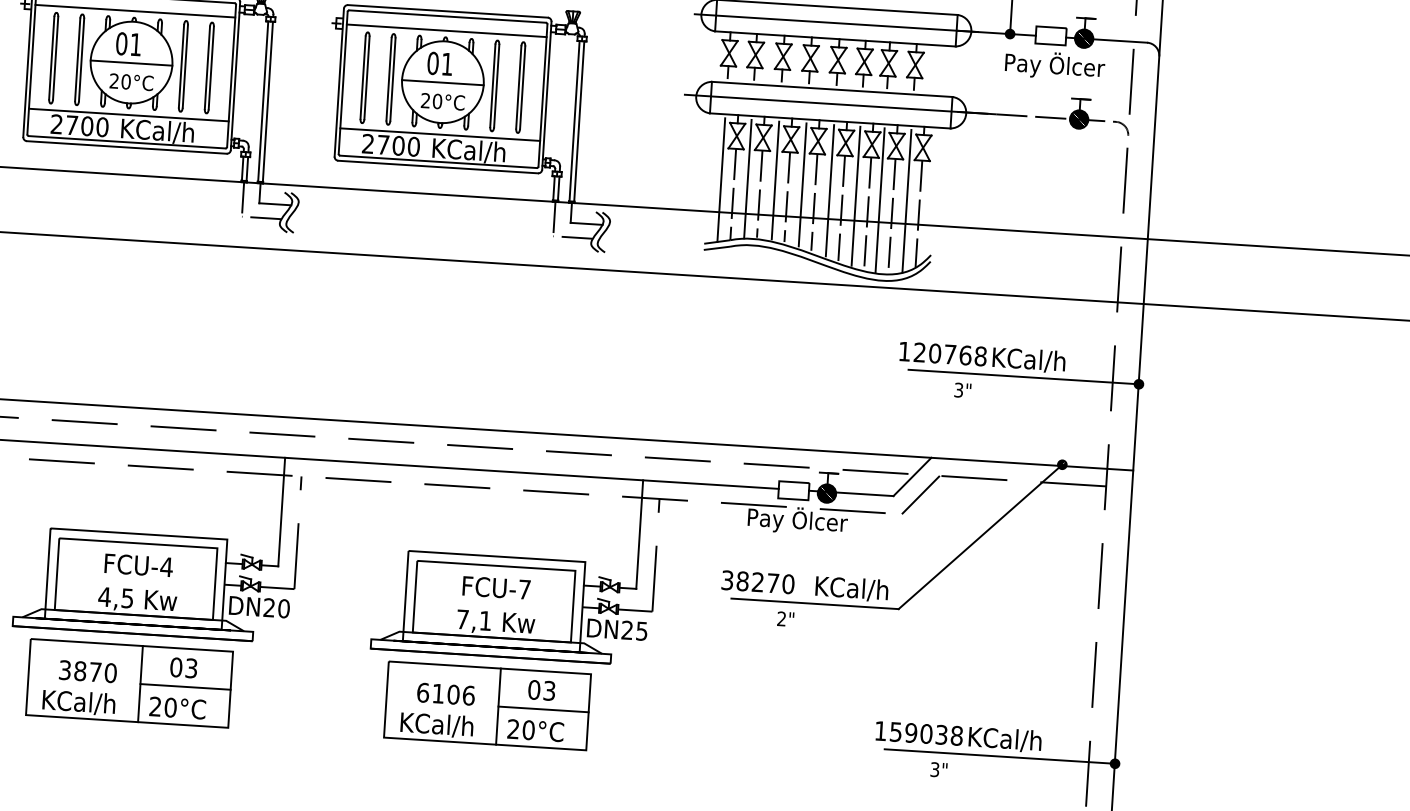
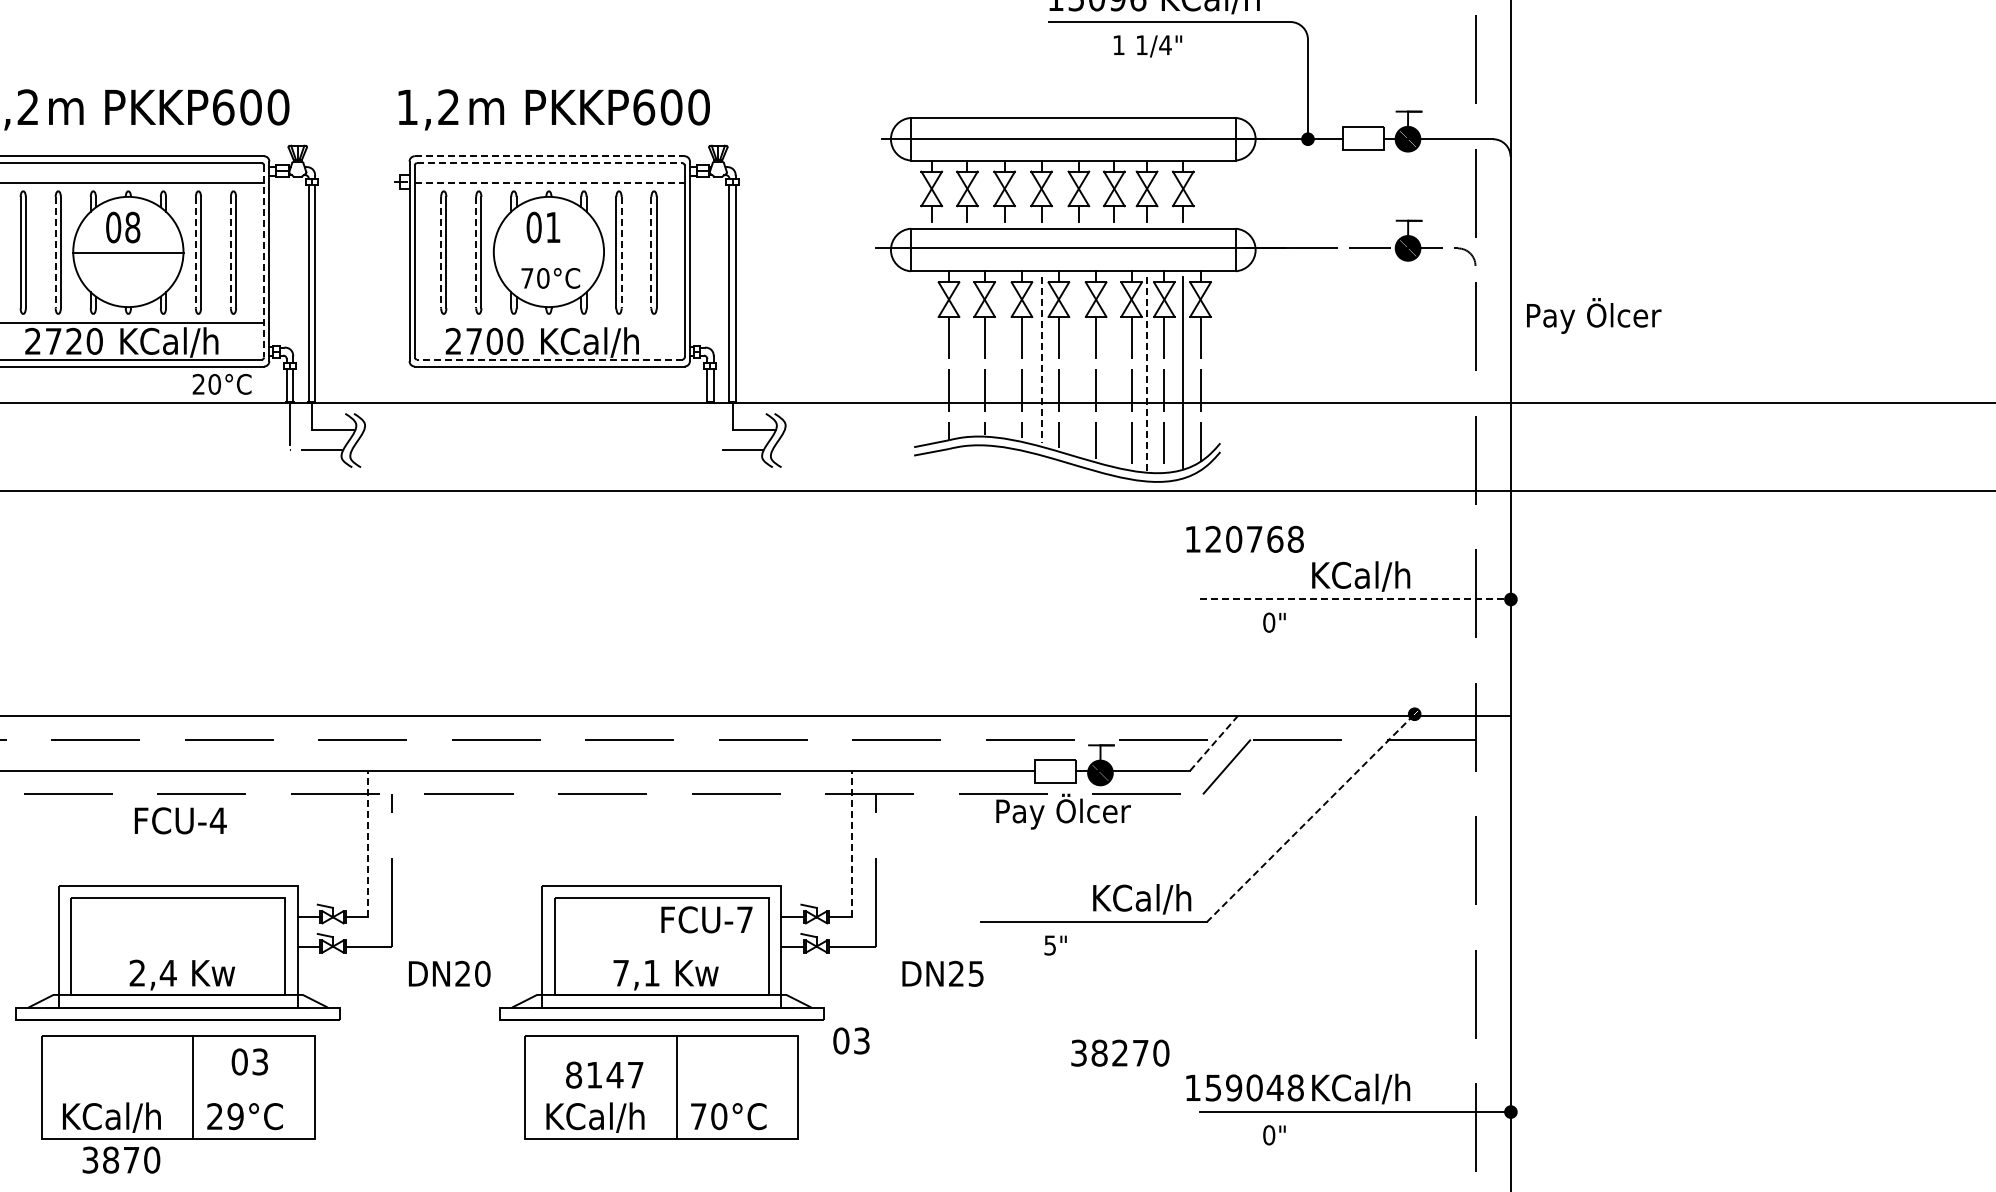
line: (447, 11) -> (549, 156), solid -> dashed
line: (447, 16) -> (549, 163), solid -> dashed
line: (446, 30) -> (549, 182), solid -> dashed
text: (135, 44) -> (132, 227), 01 -> 08
line: (77, 59) -> (55, 252), solid -> dashed
text: (1055, 65) -> (1594, 315), moved
line: (181, 66) -> (195, 252), solid -> dashed
line: (207, 67) -> (230, 252), solid -> dashed
line: (231, 76) -> (264, 261), solid -> dashed
line: (363, 77) -> (441, 252), solid -> dashed
line: (389, 79) -> (476, 252), solid -> dashed
text: (131, 82) -> (221, 384), moved
line: (442, 82) -> (548, 252), removed
line: (496, 85) -> (621, 252), solid -> dashed
line: (518, 87) -> (651, 252), solid -> dashed
text: (425, 100) -> (527, 278), 20 -> 70
text: (87, 125) -> (74, 340), 2700 -> 2720
line: (440, 134) -> (549, 322), removed
line: (438, 161) -> (549, 359), solid -> dashed
line: (721, 179) -> (931, 359), removed
line: (747, 179) -> (967, 356), removed
line: (775, 180) -> (1004, 355), removed
line: (802, 185) -> (1041, 360), solid -> dashed
line: (829, 190) -> (1078, 364), removed
line: (856, 196) -> (1114, 370), removed
line: (880, 200) -> (1147, 374), solid -> dashed
line: (554, 218) -> (710, 426), removed
text: (942, 353) -> (1244, 538), moved
line: (1023, 377) -> (1355, 599), solid -> dashed
text: (959, 390) -> (1269, 622), 3" -> 0"
line: (912, 476) -> (1214, 742), solid -> dashed
line: (281, 511) -> (368, 843), solid -> dashed
line: (639, 534) -> (851, 843), solid -> dashed
line: (981, 536) -> (1311, 817), solid -> dashed
text: (138, 565) -> (180, 820), moved
text: (758, 581) -> (1120, 1052), moved
text: (496, 587) -> (706, 919), moved
text: (115, 597) -> (152, 972), 4,5 -> 2,4
text: (259, 606) -> (449, 973), moved
text: (781, 618) -> (1049, 945), 2" -> 5"
text: (617, 629) -> (942, 973), moved
text: (88, 671) -> (121, 1159), moved
line: (185, 687) -> (253, 1087), removed
text: (541, 690) -> (851, 1040), moved
text: (445, 693) -> (604, 1074), 6106 -> 8147
text: (170, 707) -> (235, 1116), 20°C -> 29°C
line: (543, 709) -> (737, 1087), removed
text: (513, 729) -> (698, 1116), 20°C -> 70°C
text: (941, 734) -> (1274, 1087), 159038 -> 159048
text: (935, 769) -> (1269, 1135), 3" -> 0"

